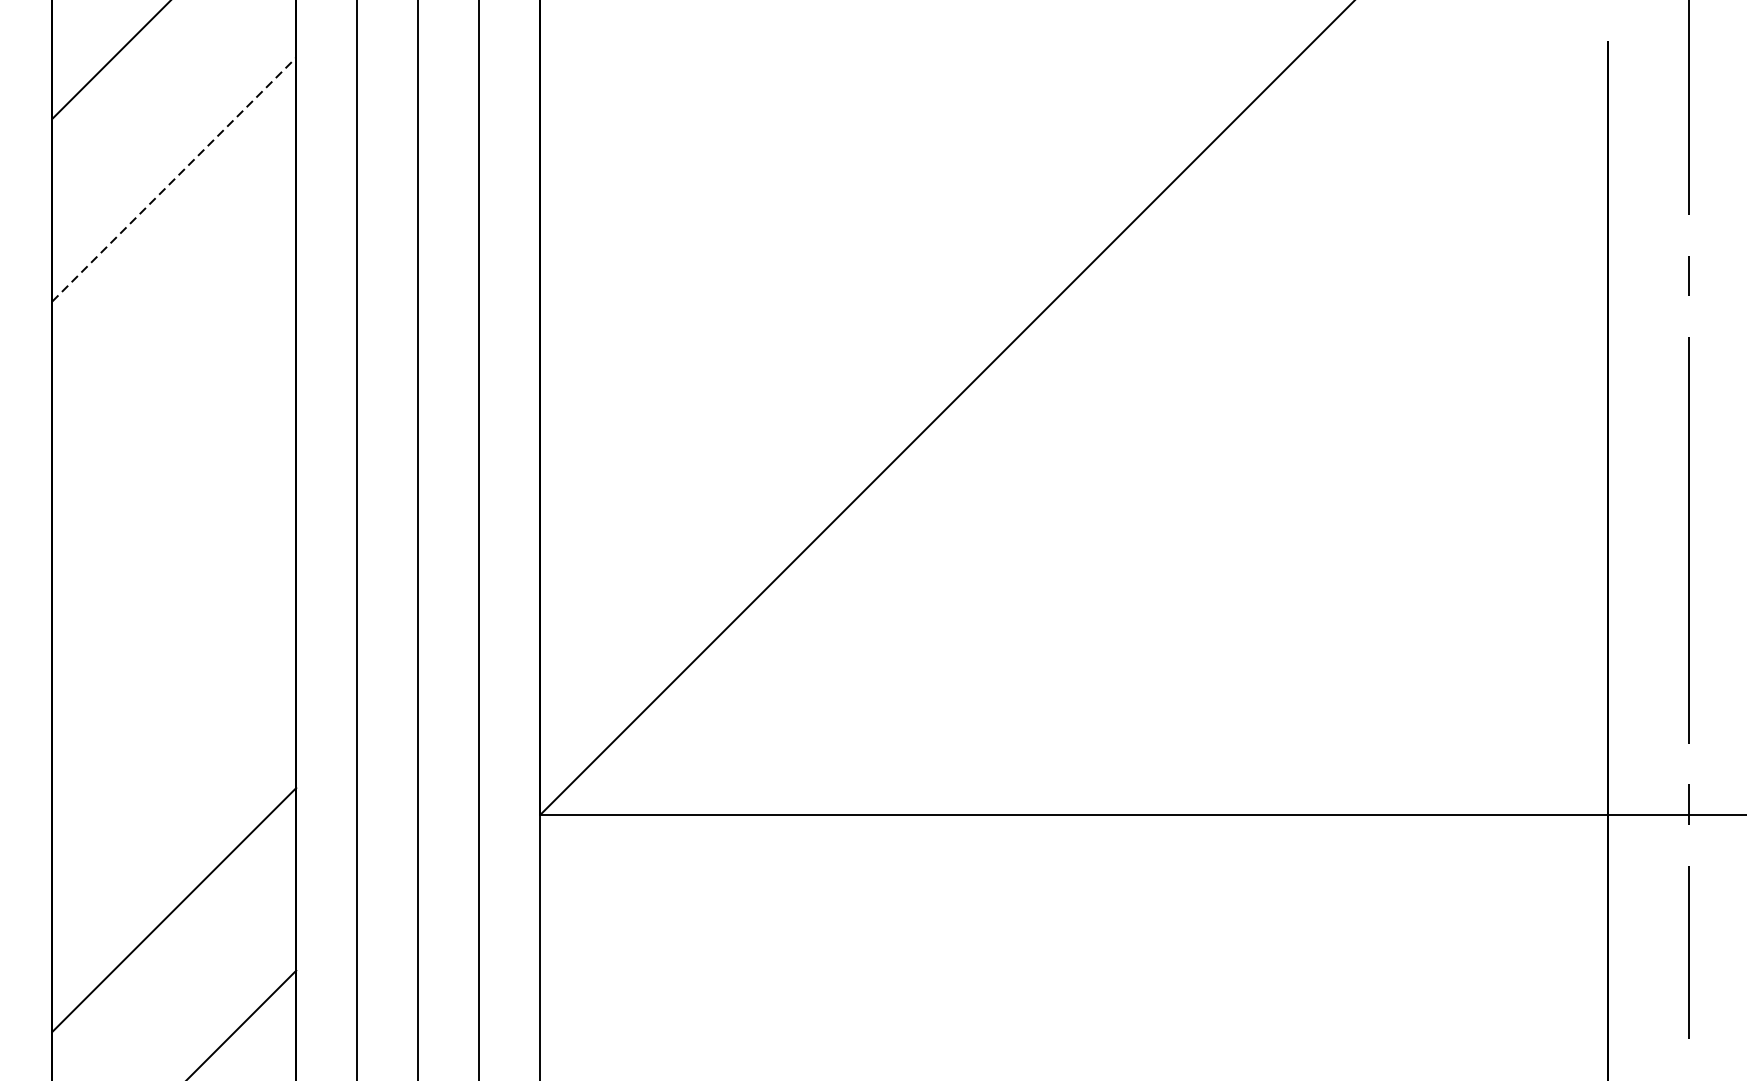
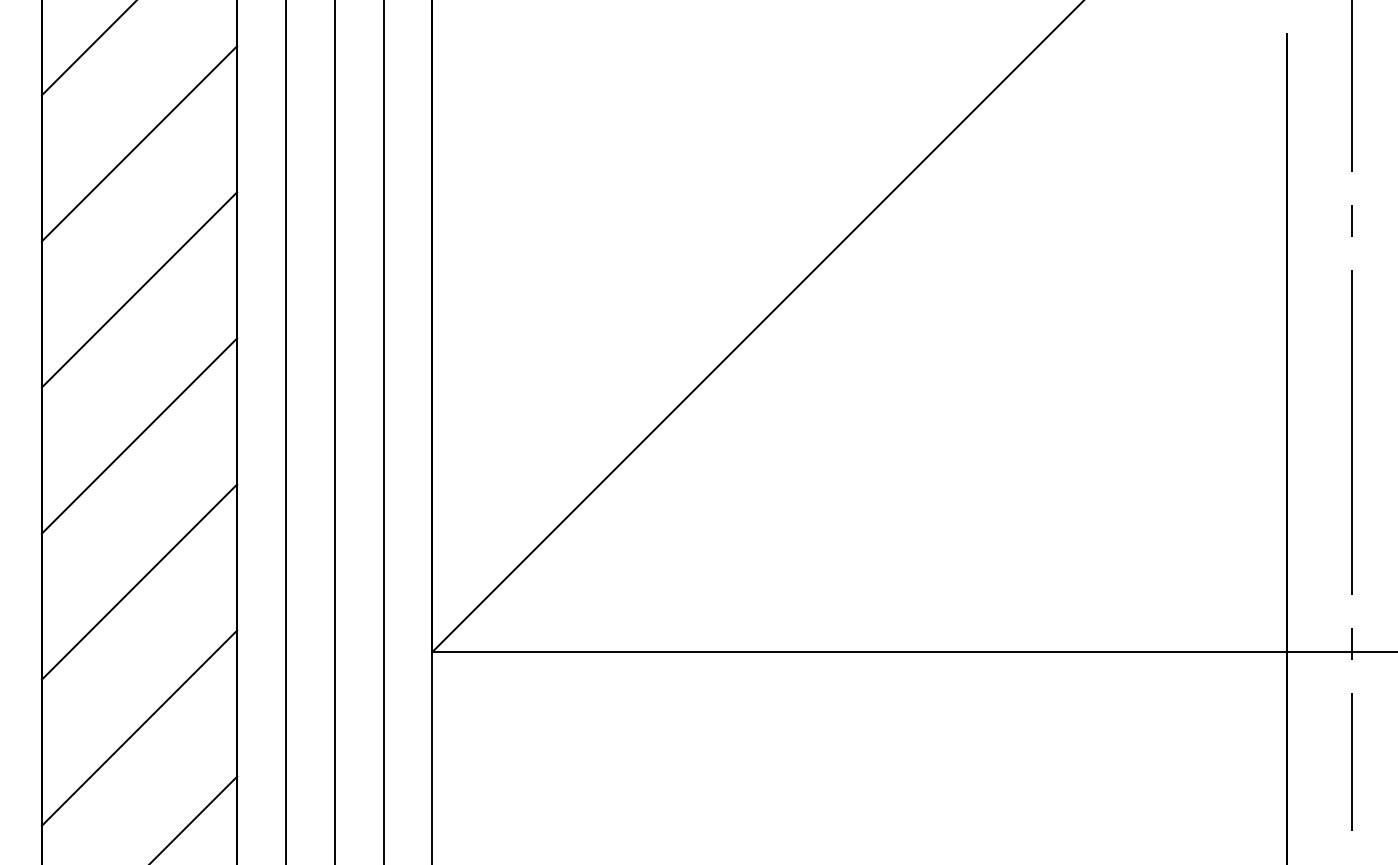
line: (174, 179) -> (139, 143), dashed -> solid
line: (174, 361) -> (139, 289), added
line: (174, 544) -> (139, 435), added
line: (174, 726) -> (139, 581), added

